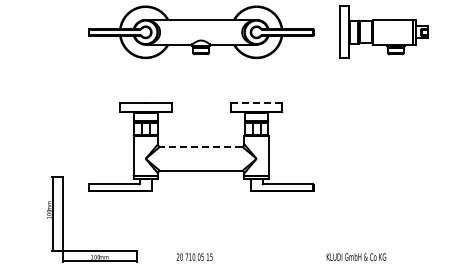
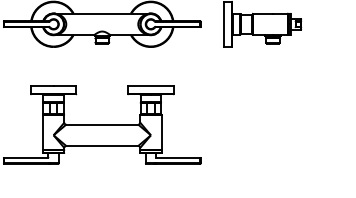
line: (256, 102) -> (150, 85), dashed -> solid
line: (200, 146) -> (101, 124), dashed -> solid

